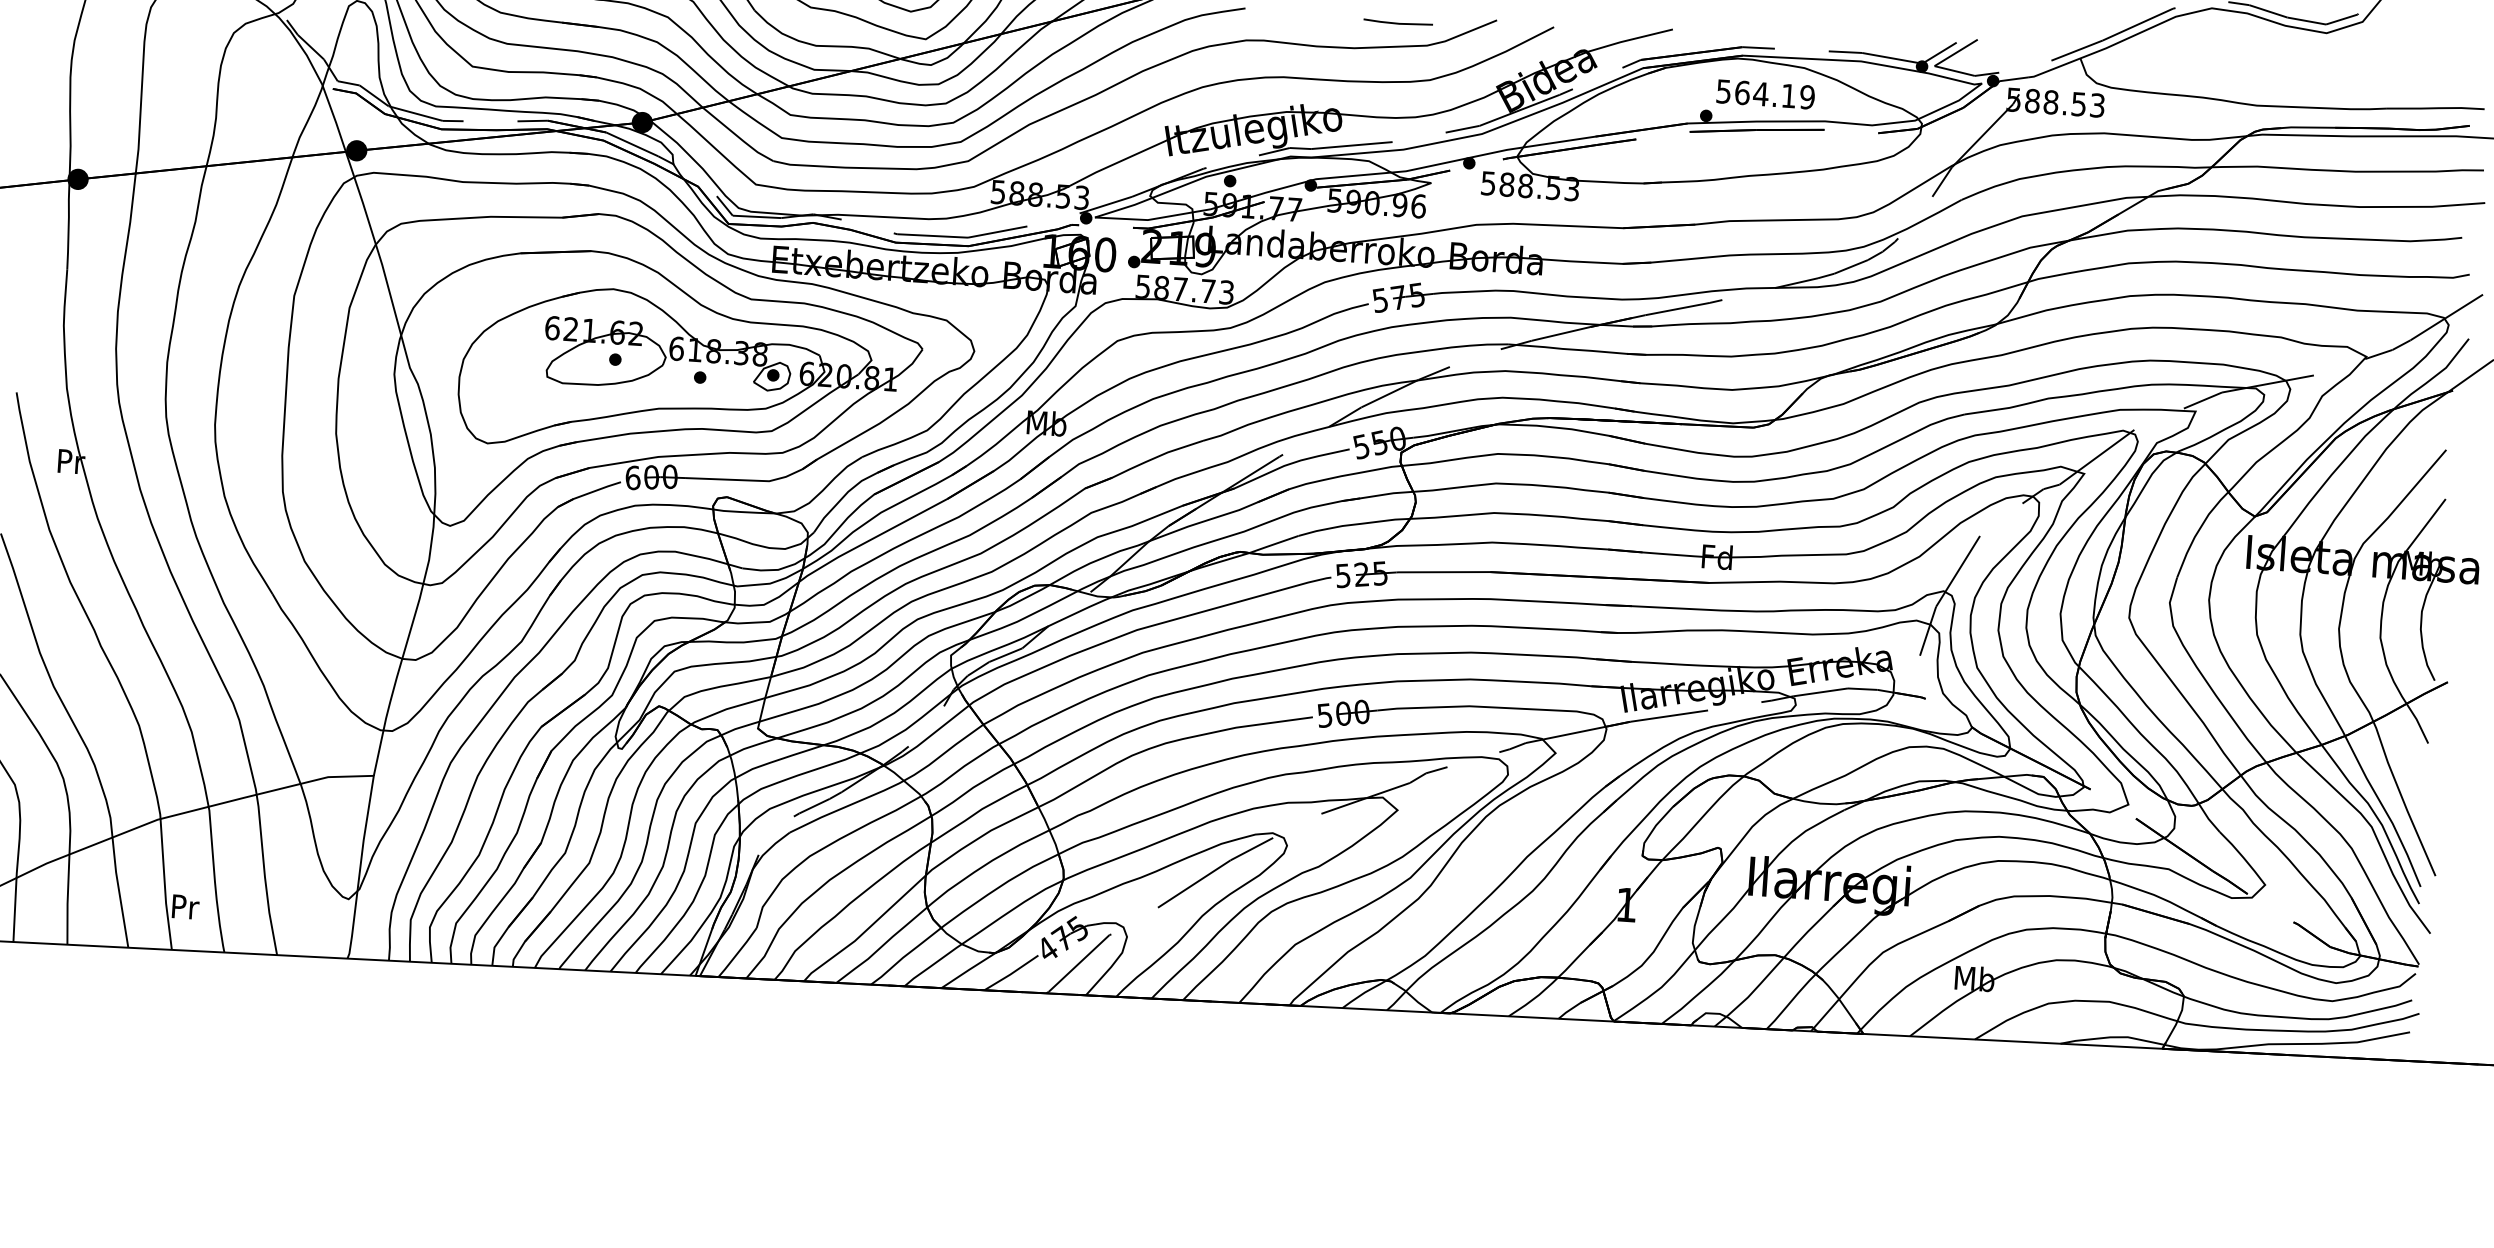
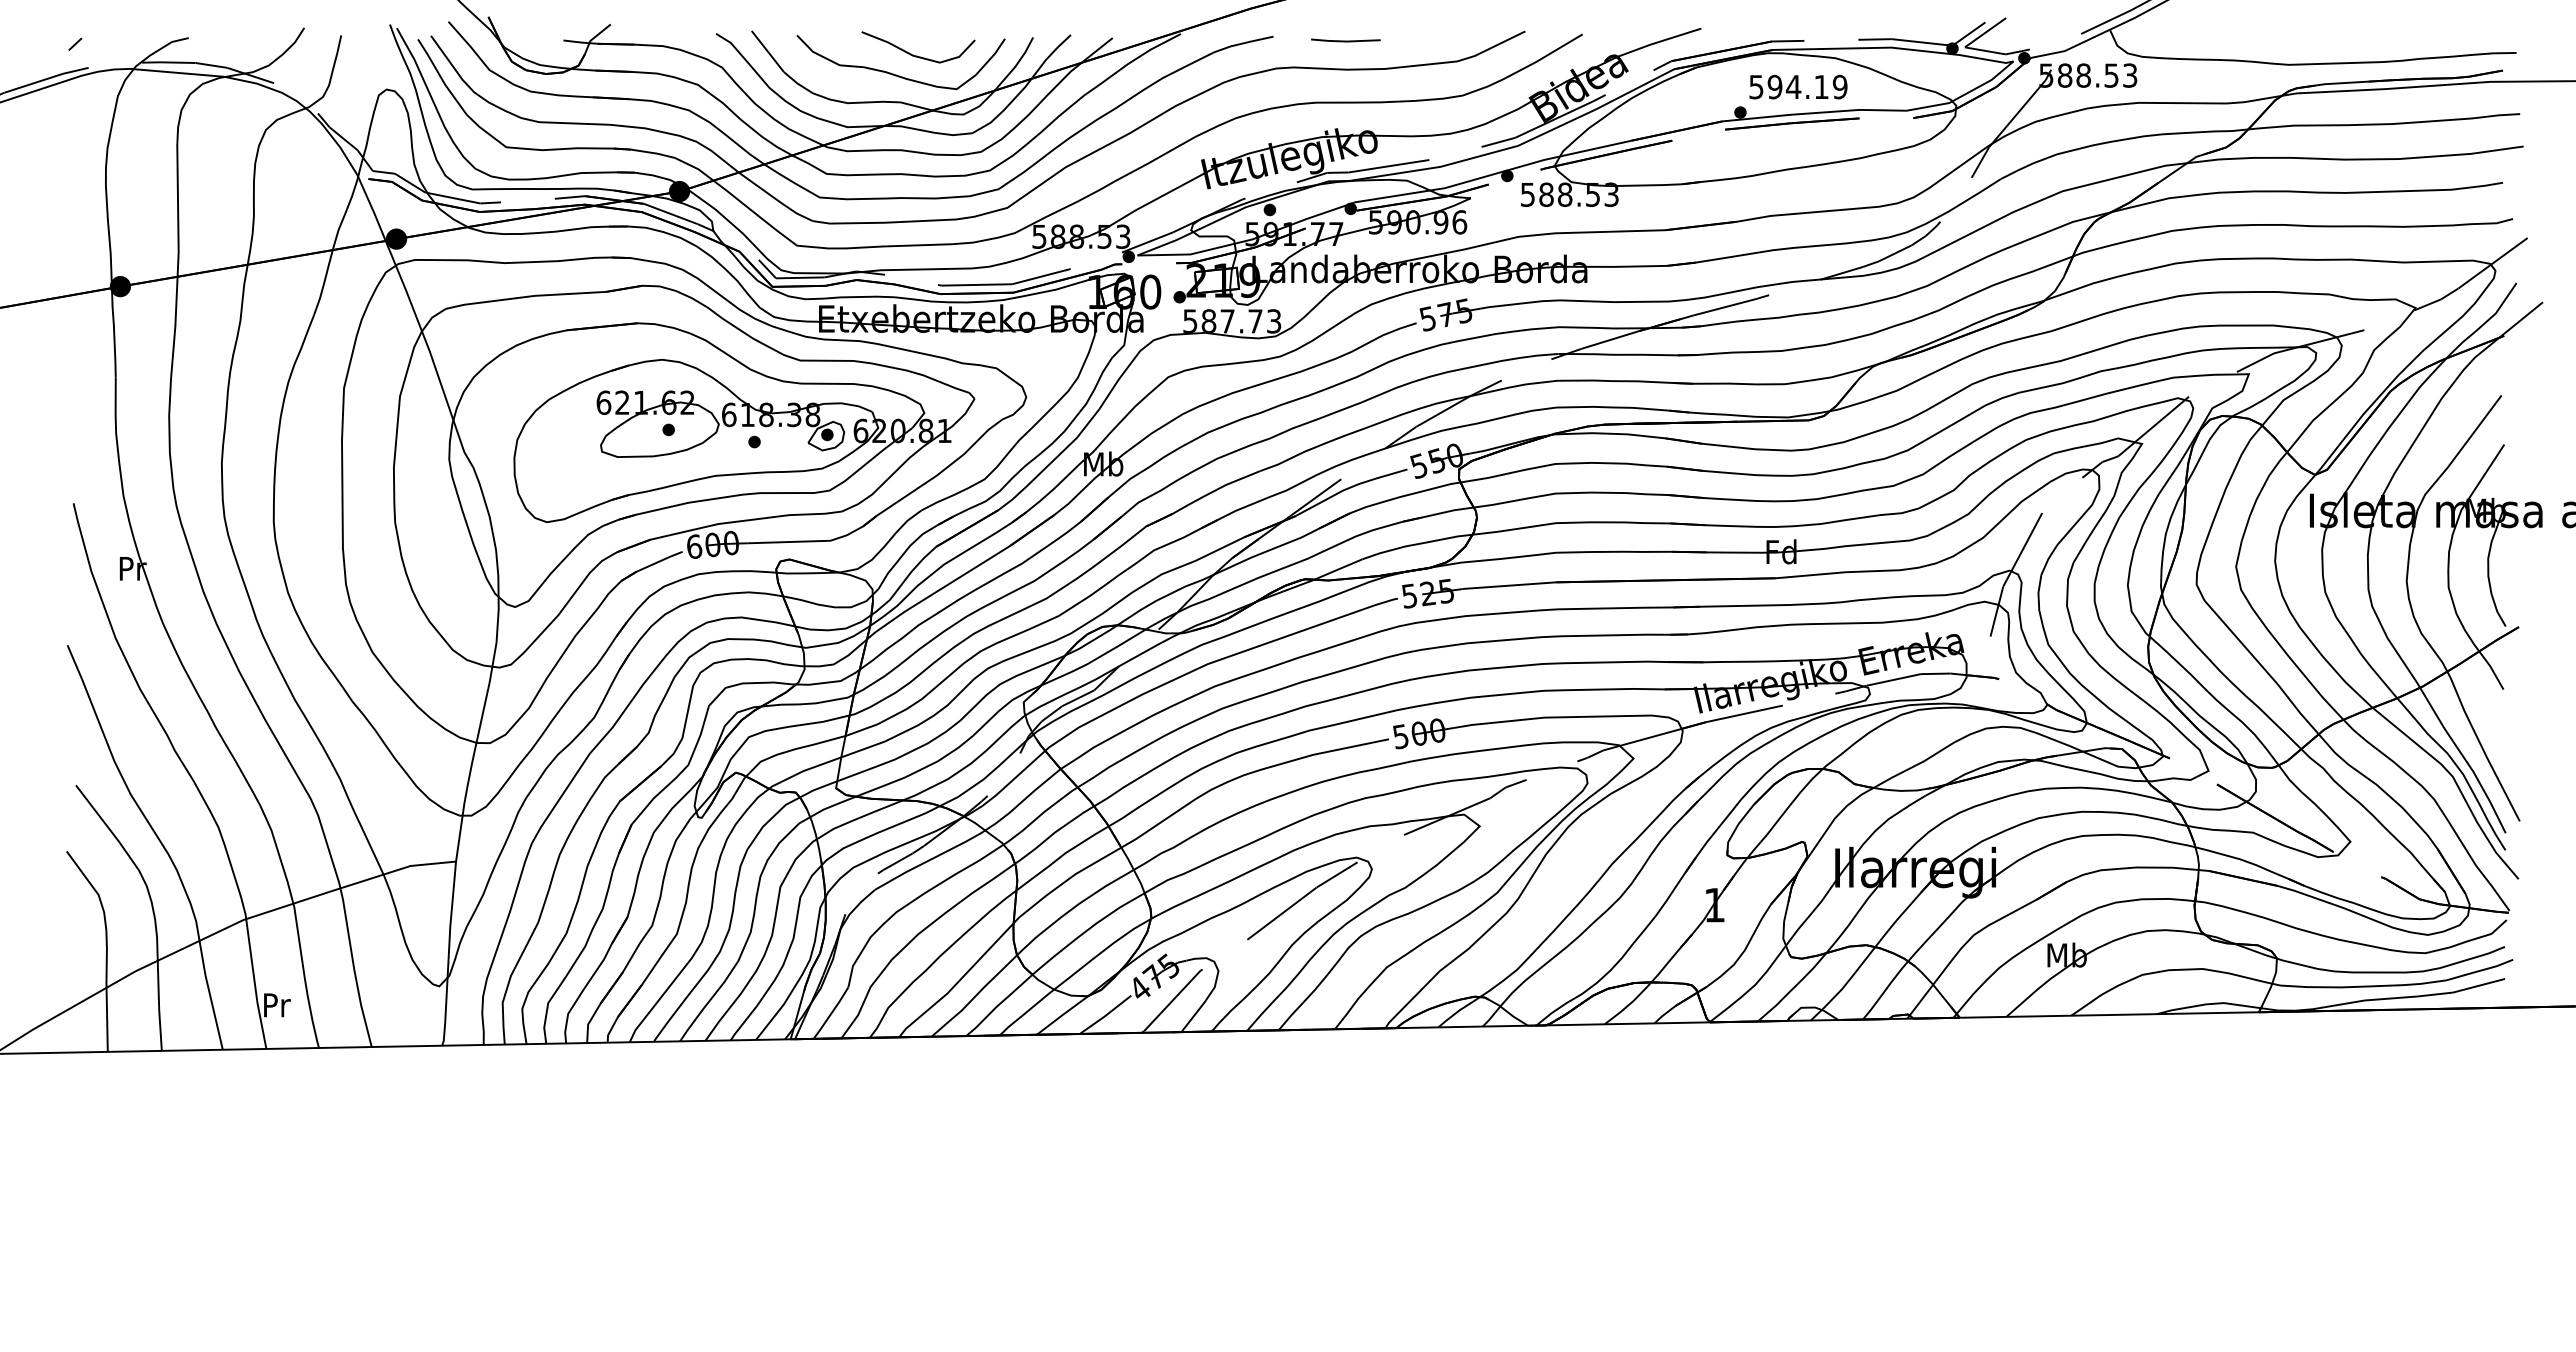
line: (1397, 22) -> (1345, 40), moved
text: (1741, 92) -> (1774, 86), 564.19 -> 594.19

